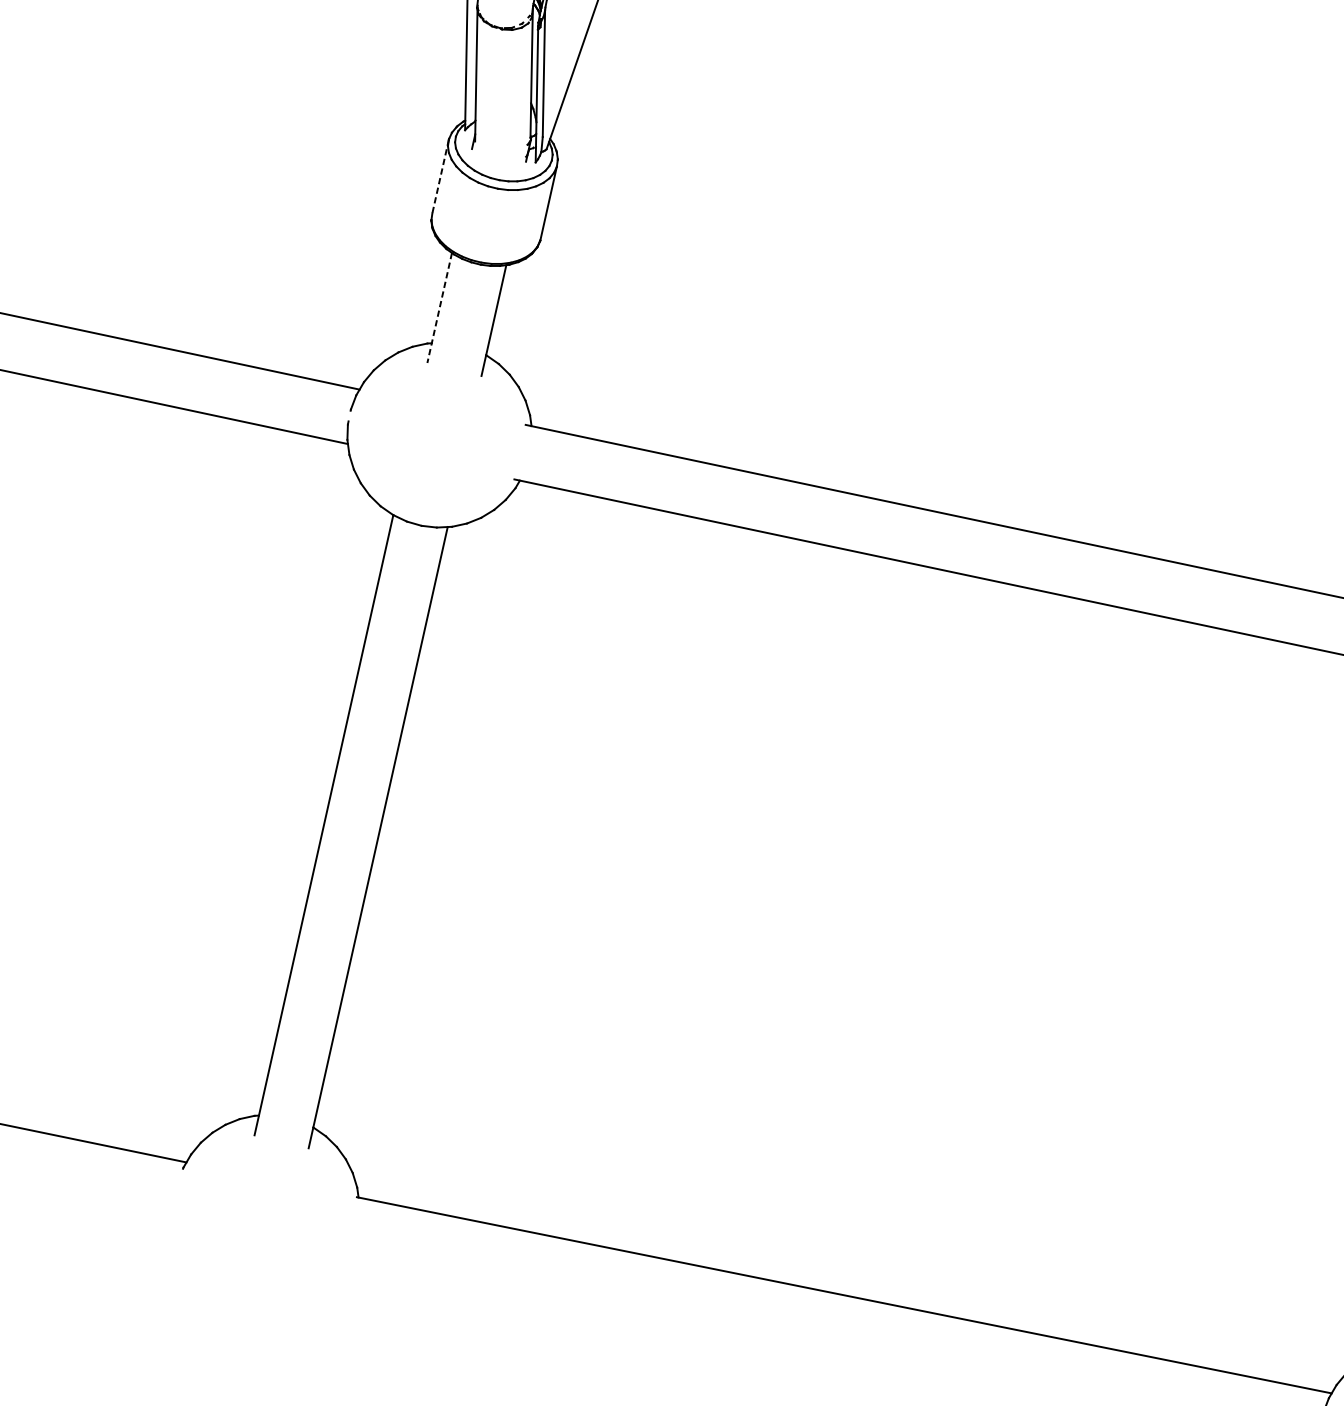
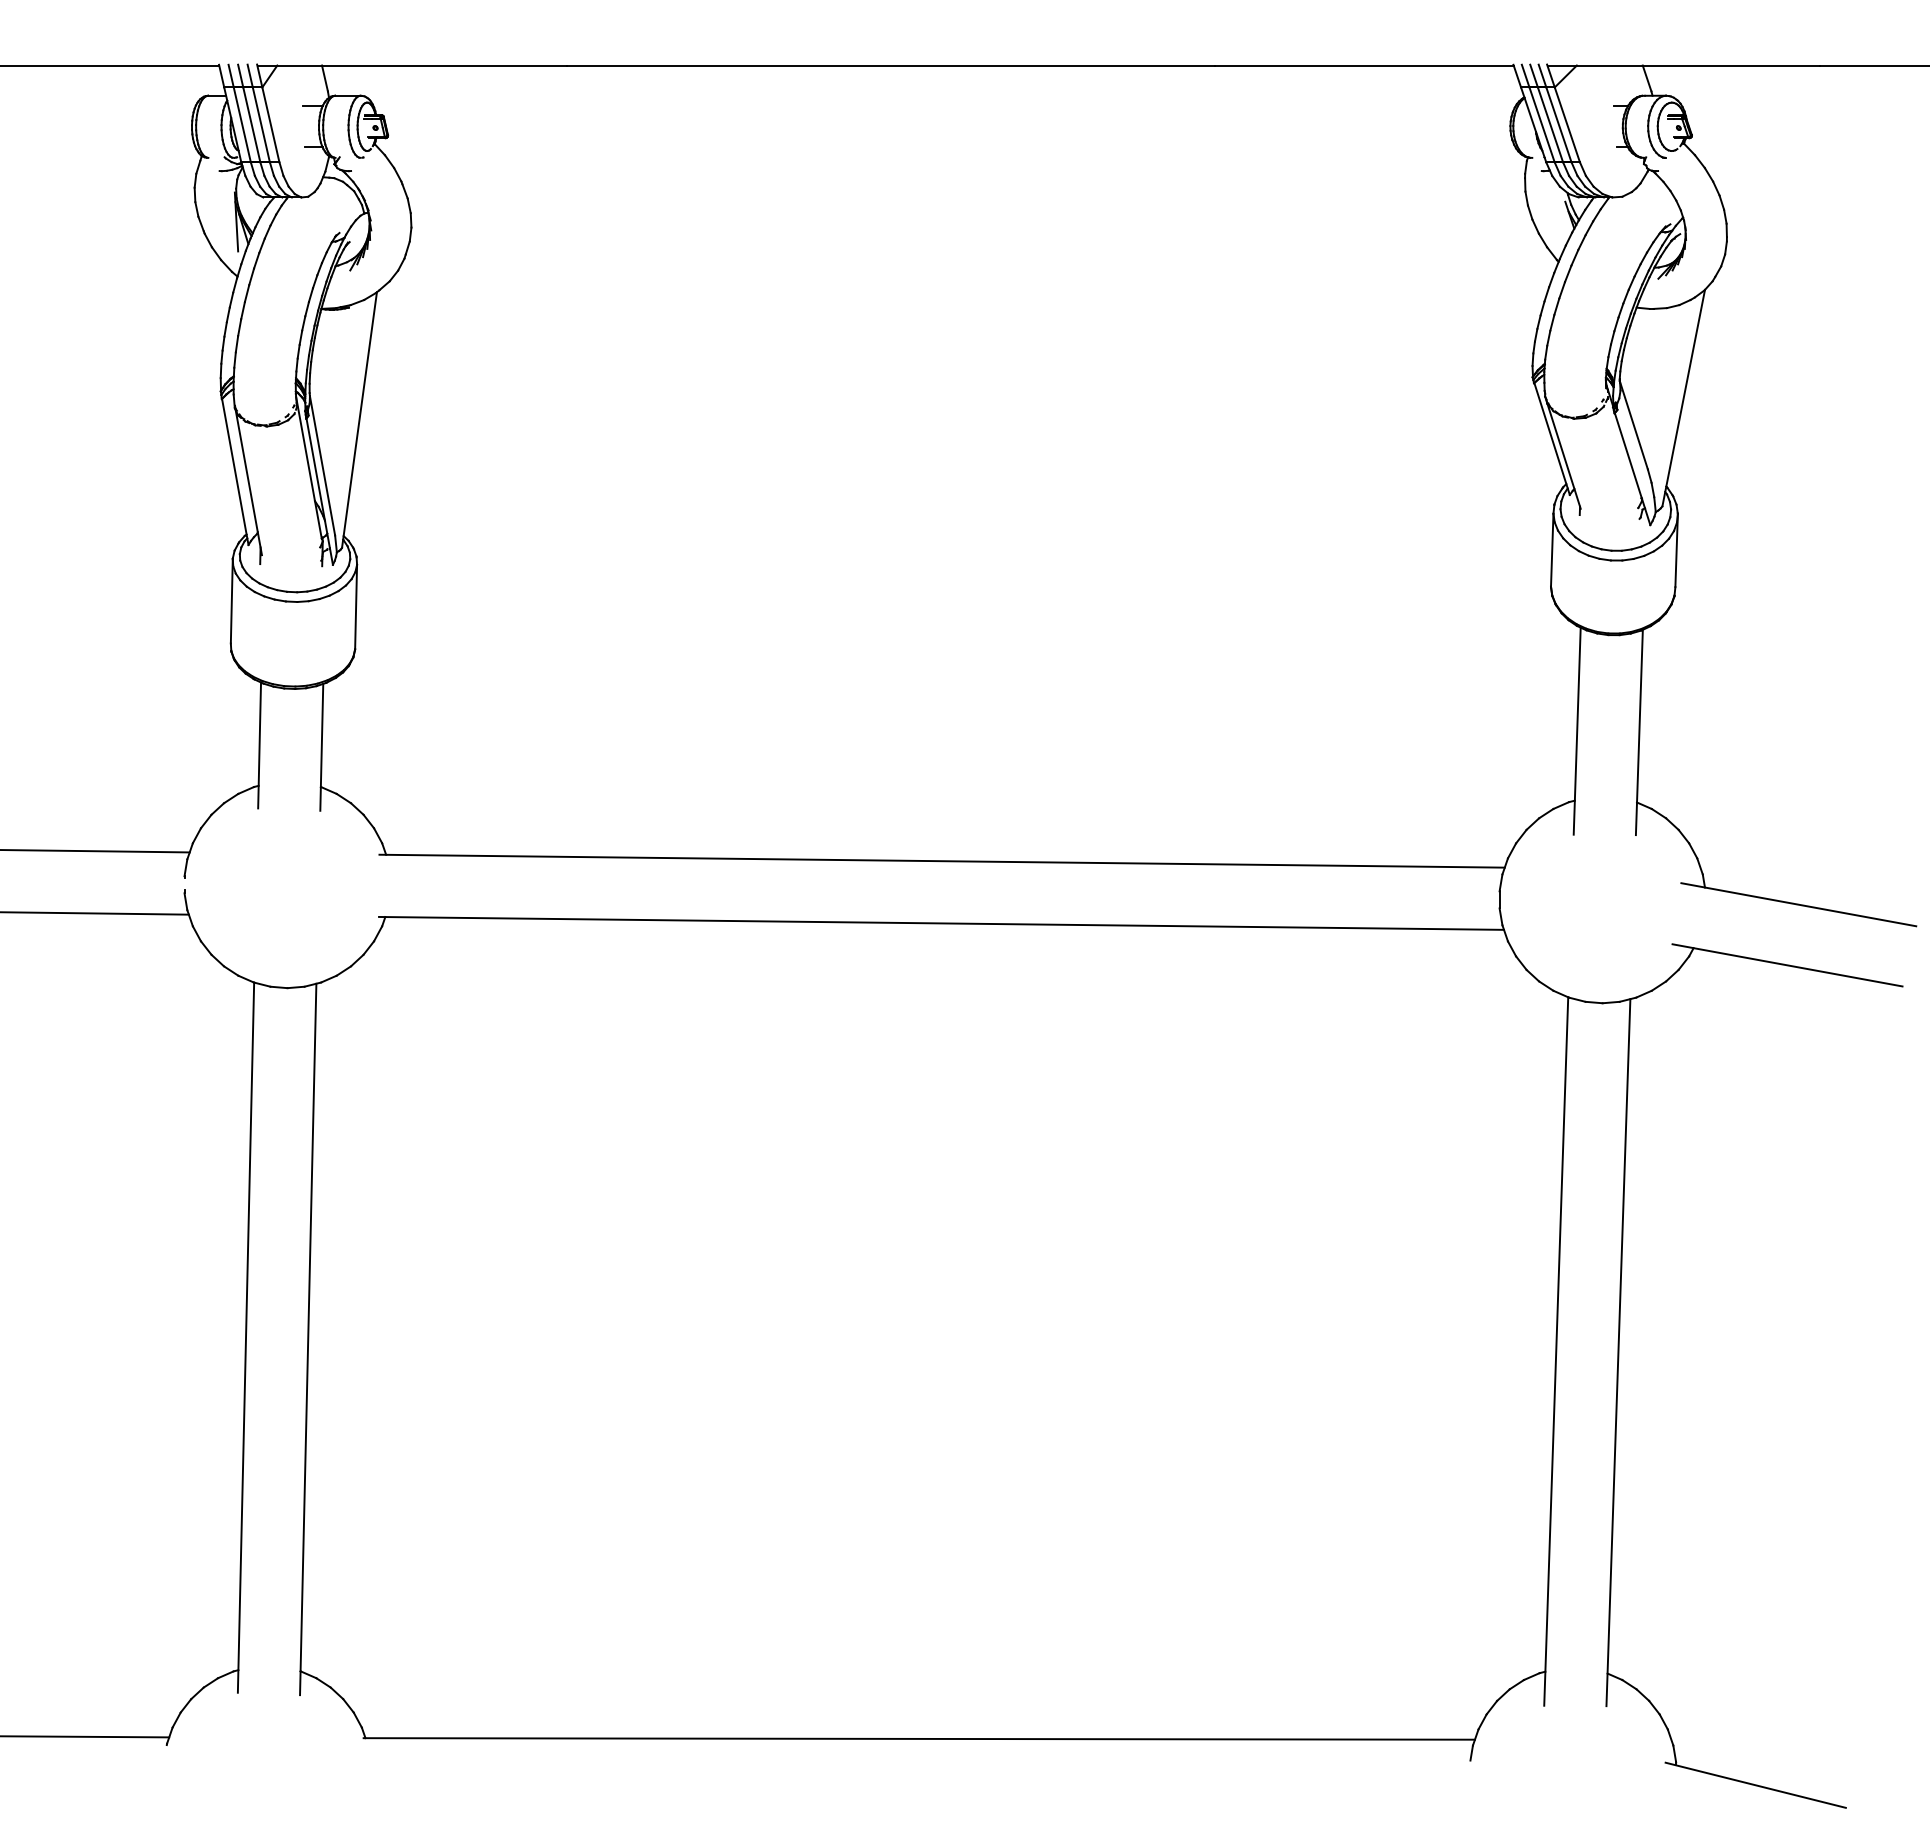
line: (440, 176) -> (231, 601), dashed -> solid
line: (439, 308) -> (259, 745), dashed -> solid

